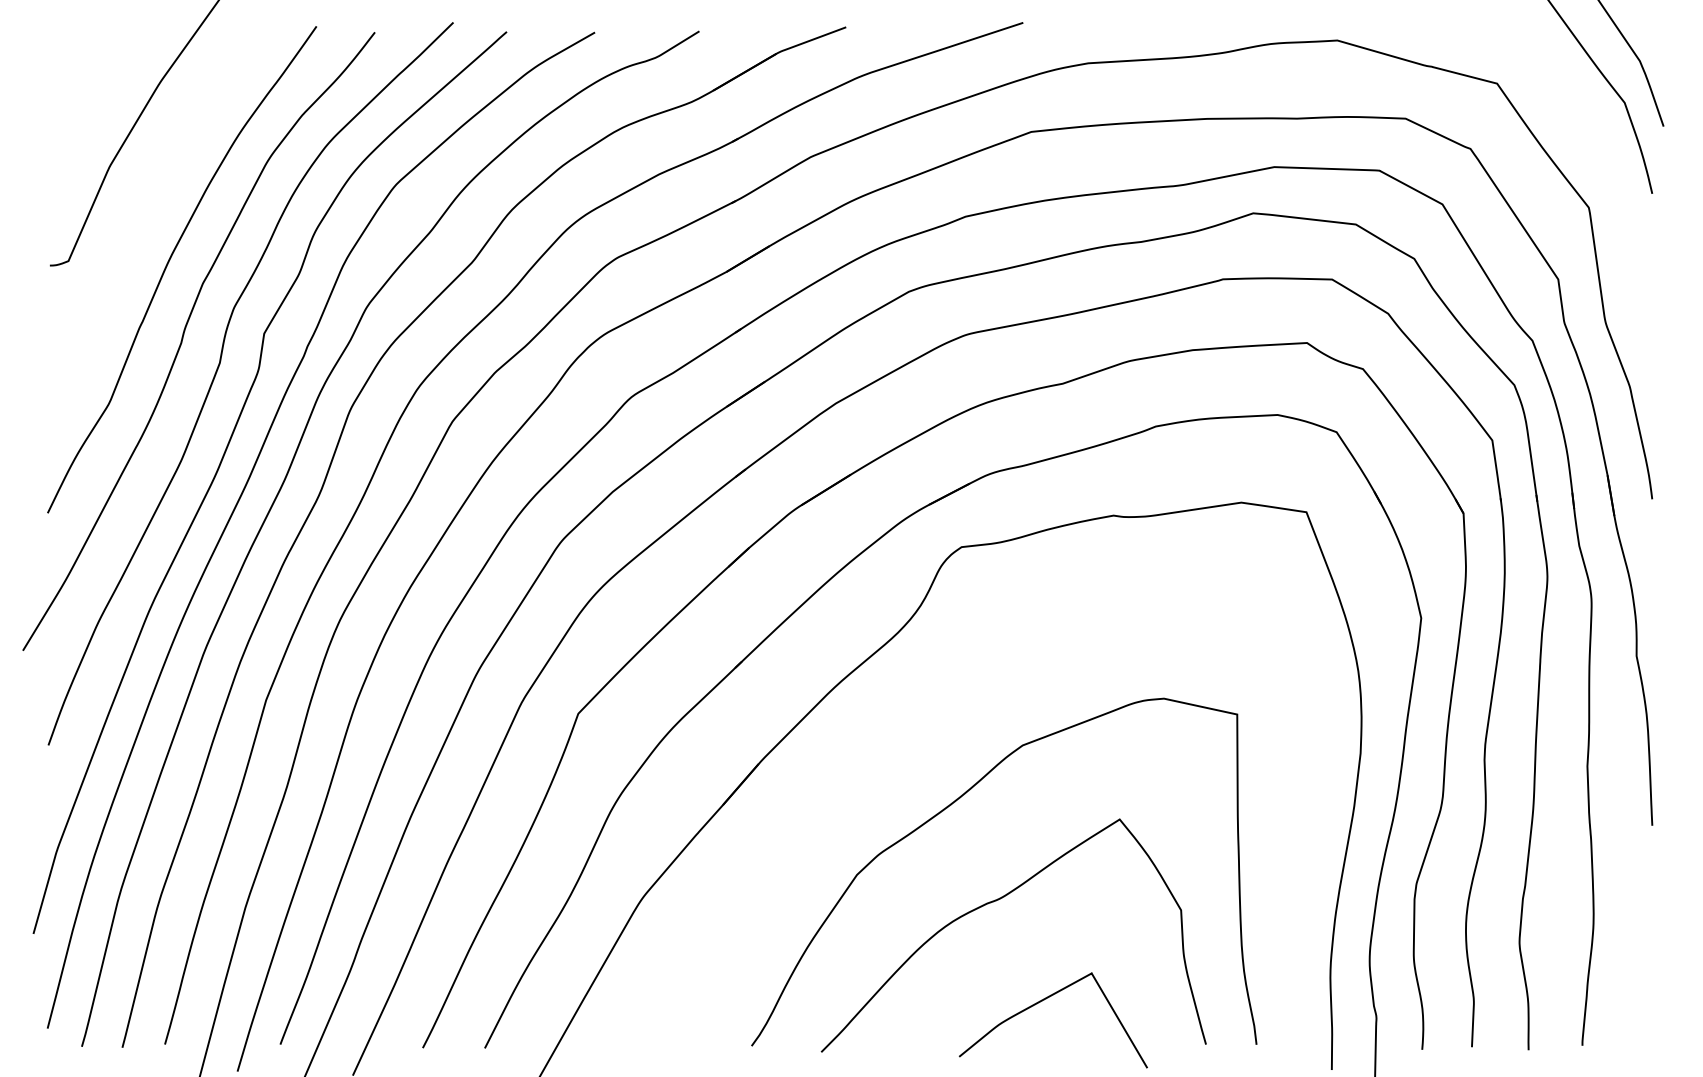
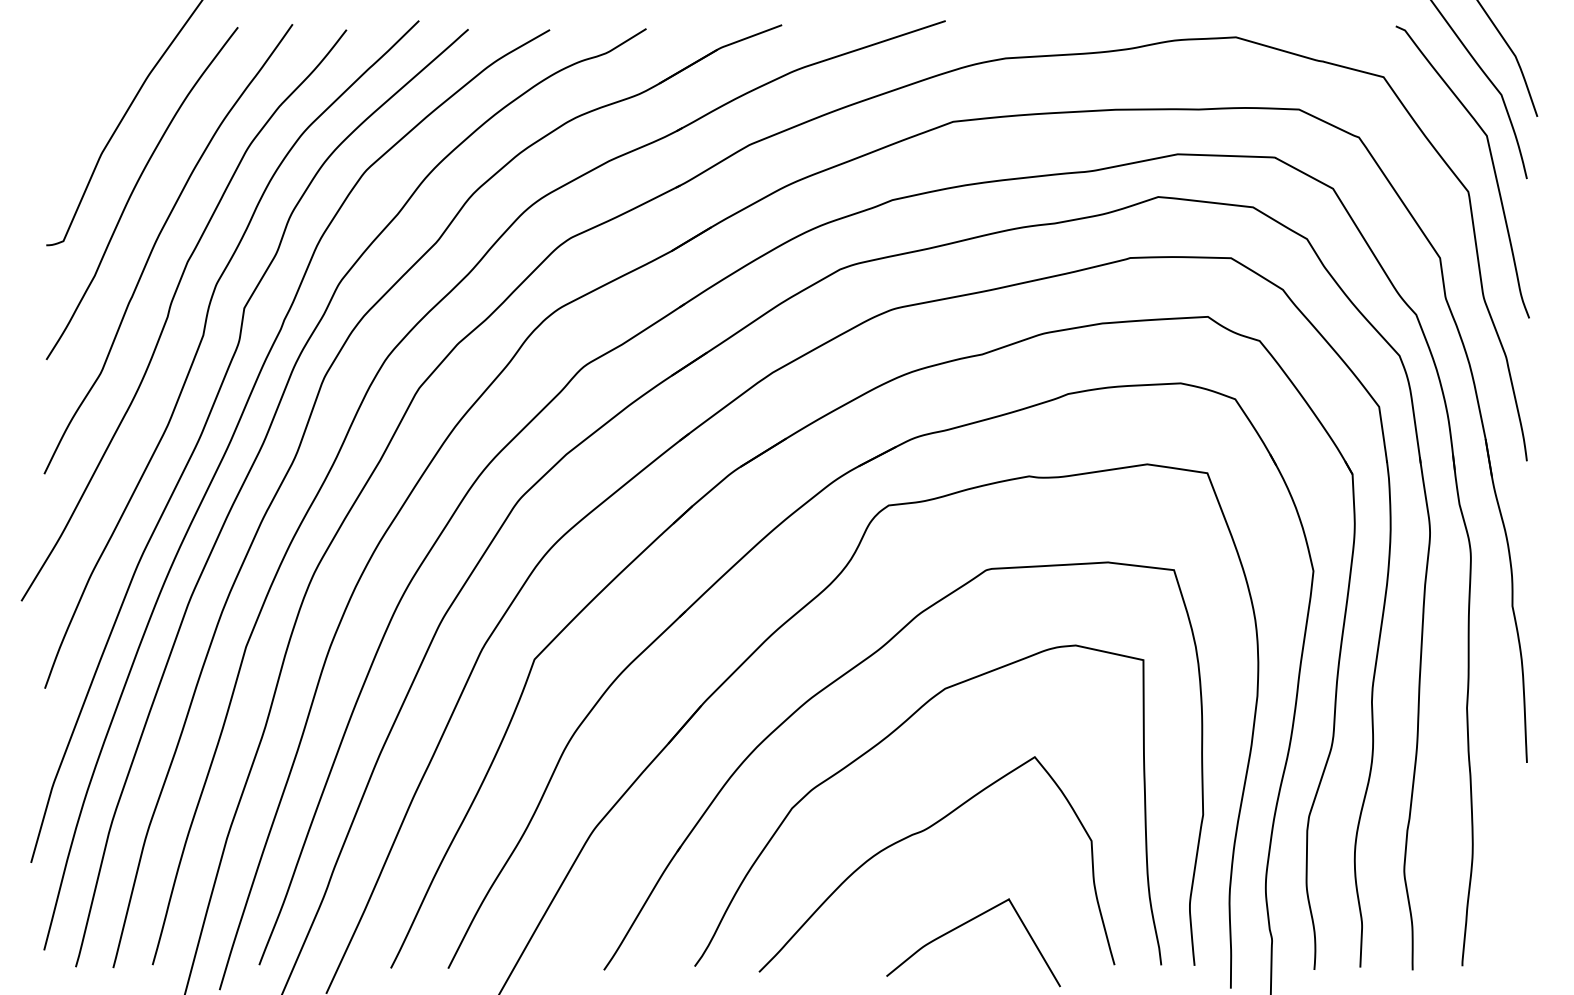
curve: (1613, 175) -> (1491, 162), added
curve: (145, 206) -> (134, 190), added
part: (908, 735) -> (839, 679), added

